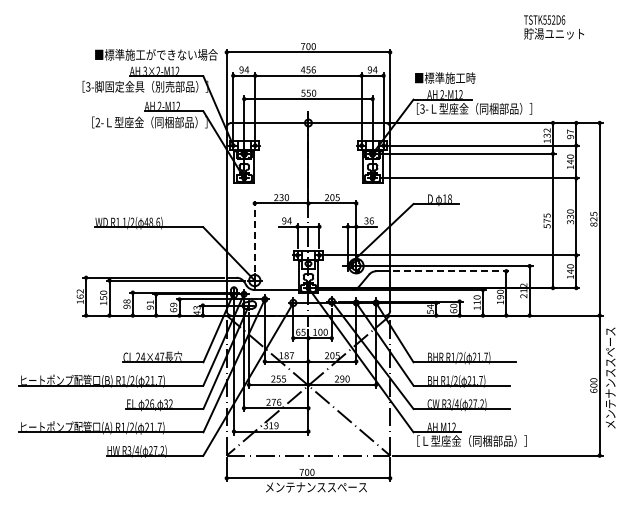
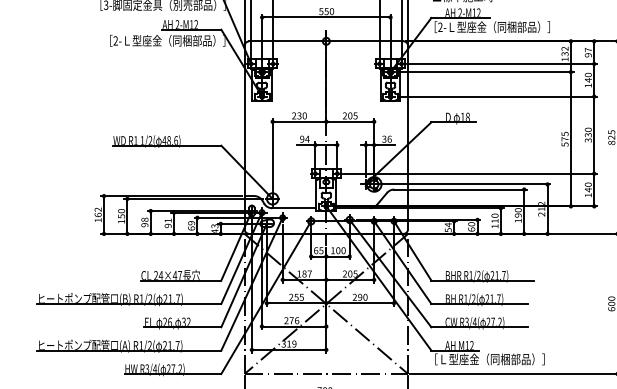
text: (422, 109) -> (440, 27), 3- -> 2-
line: (254, 236) -> (272, 154), dashed -> solid
line: (451, 271) -> (469, 189), dashed -> solid

